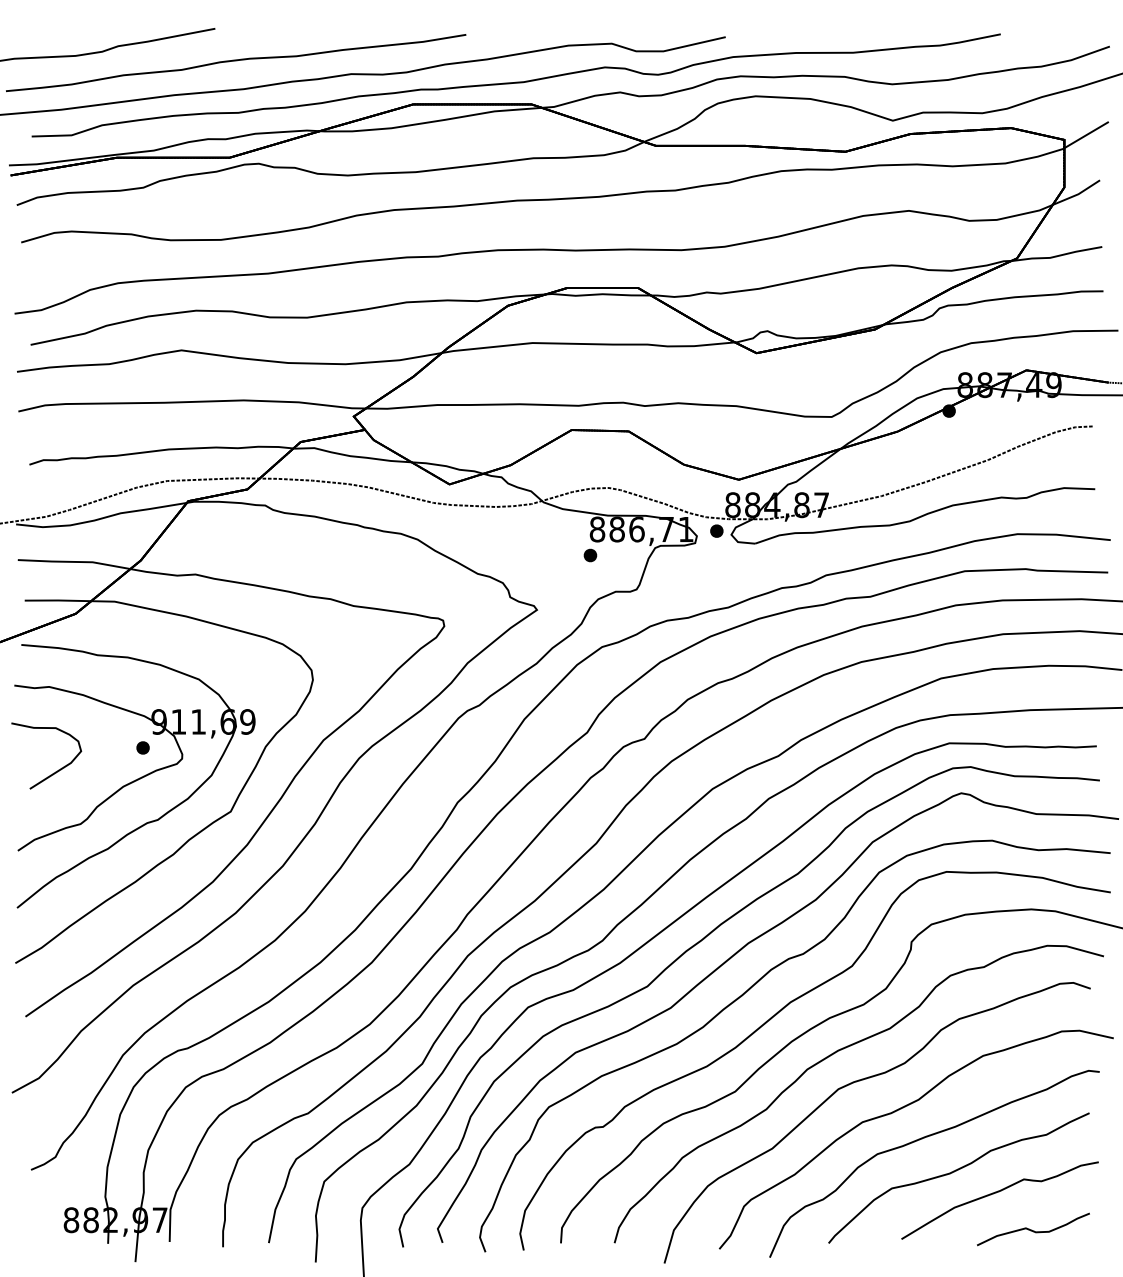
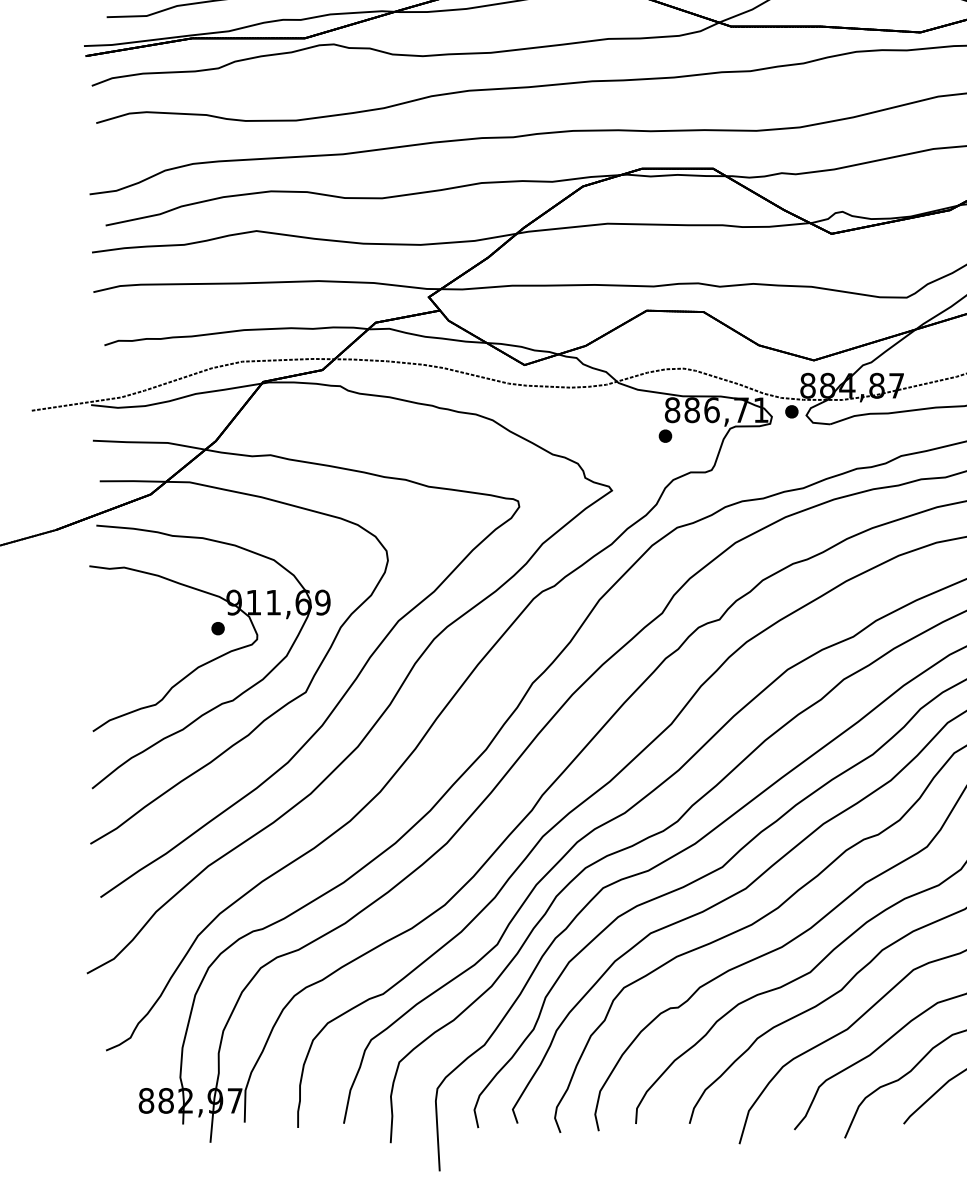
curve: (55, 771) -> (130, 652), removed

